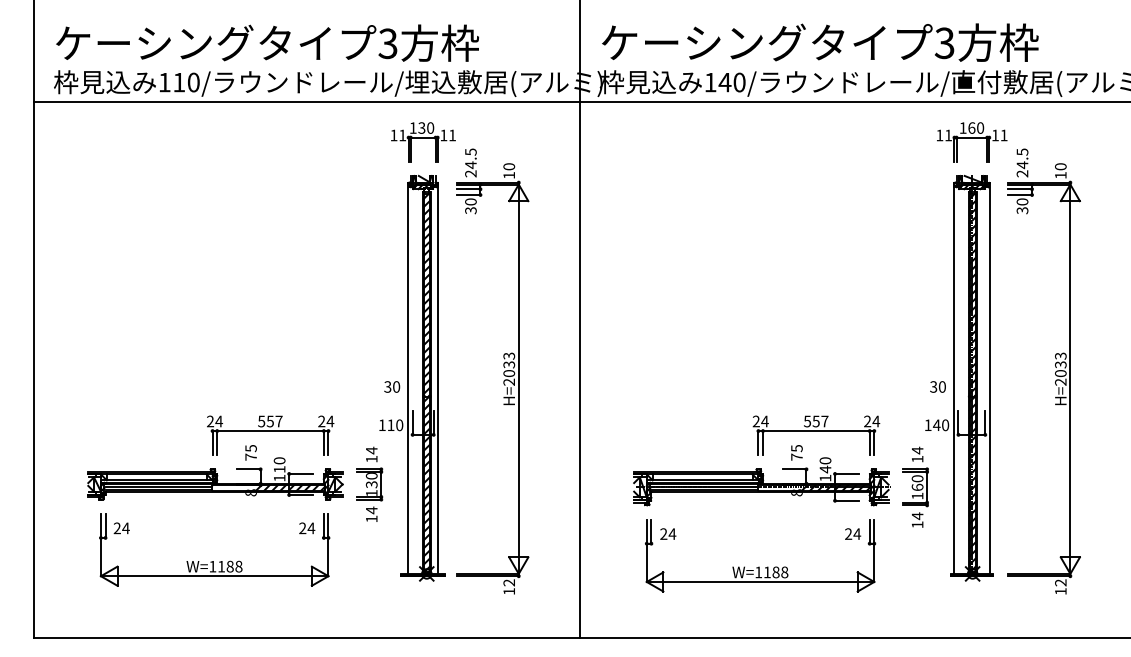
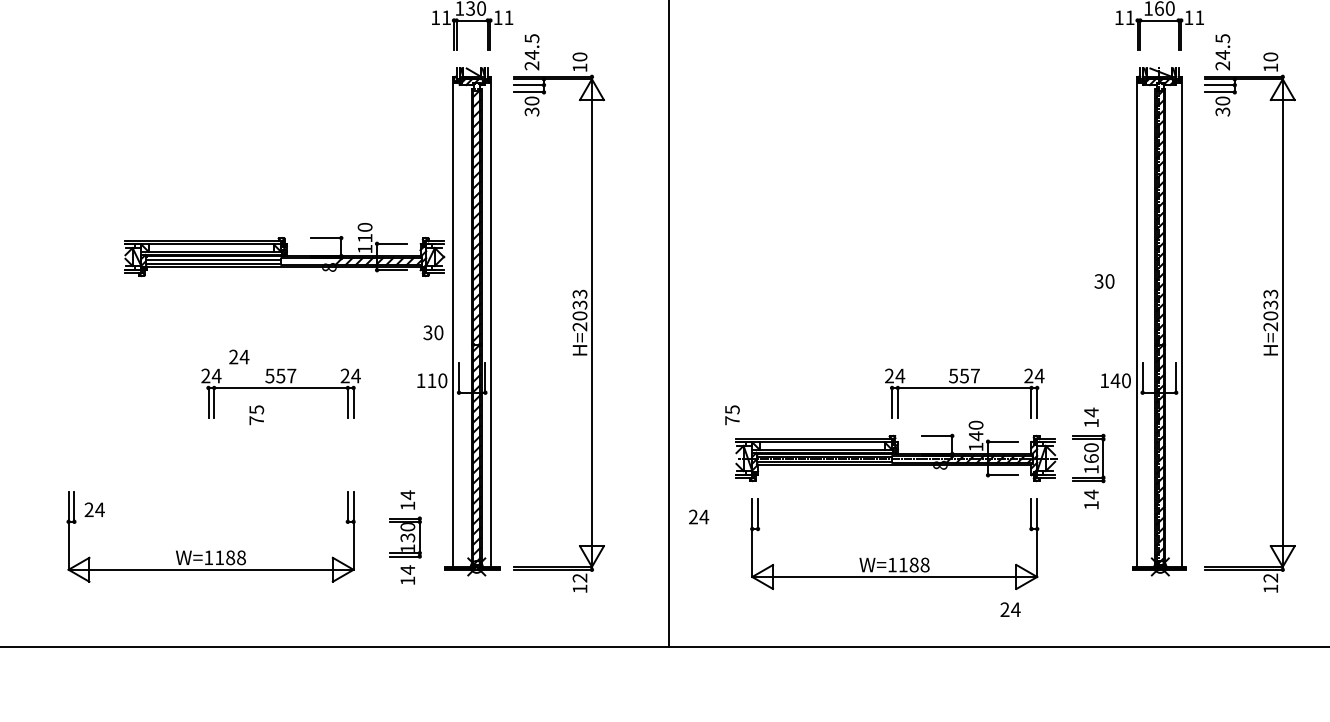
text: (937, 386) -> (1103, 280), moved
text: (796, 452) -> (731, 414), moved
part: (215, 478) -> (284, 249), moved
part: (369, 483) -> (405, 536), moved
text: (307, 528) -> (239, 357), moved
text: (668, 533) -> (699, 516), moved
text: (853, 533) -> (1011, 608), moved

